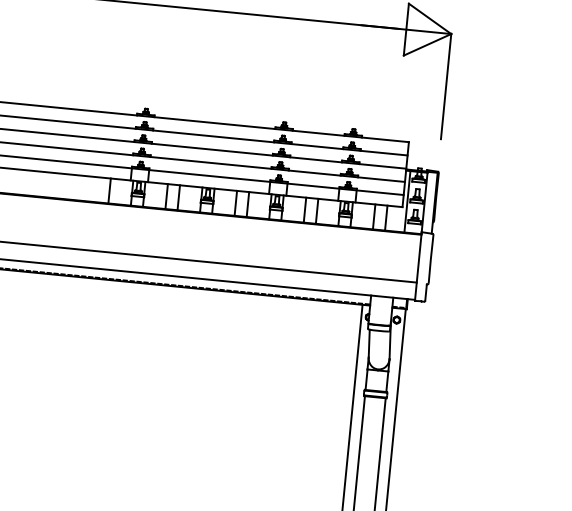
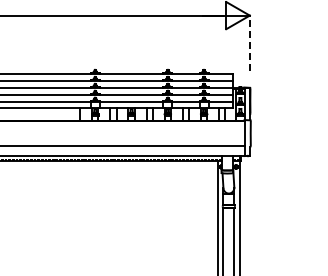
line: (445, 87) -> (249, 43), solid -> dashed

